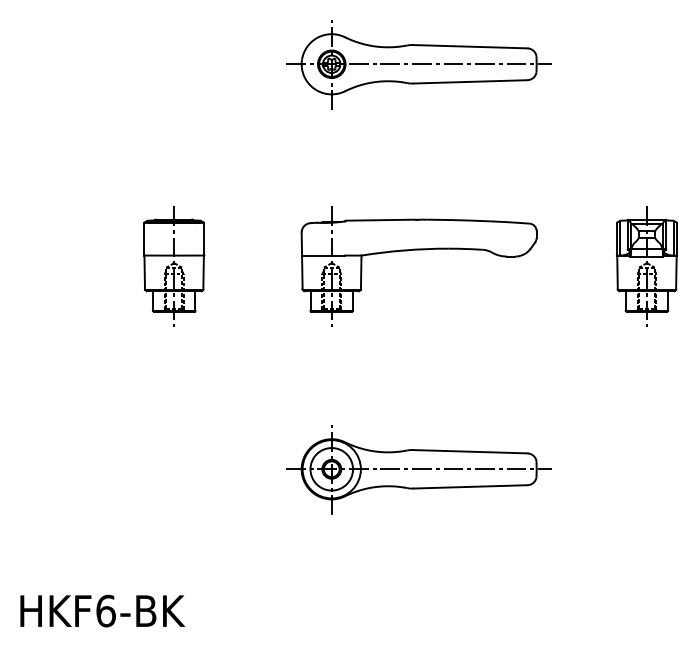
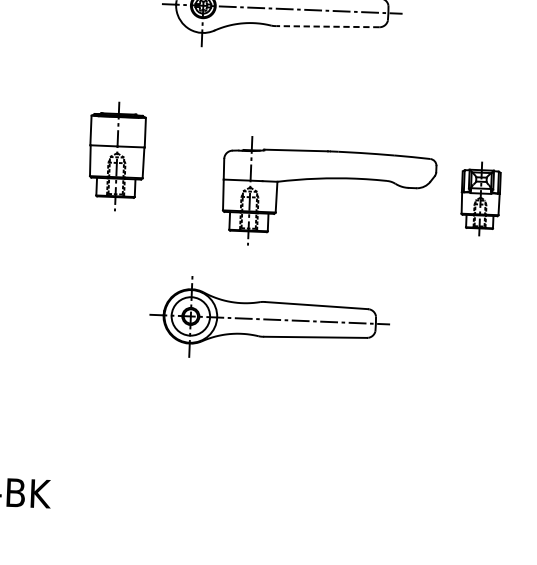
line: (470, 81) -> (327, 26), solid -> dashed
part: (418, 250) -> (329, 179), moved
part: (174, 266) -> (117, 156), moved
part: (646, 266) -> (480, 199), size x0.7
part: (418, 469) -> (269, 319), moved

